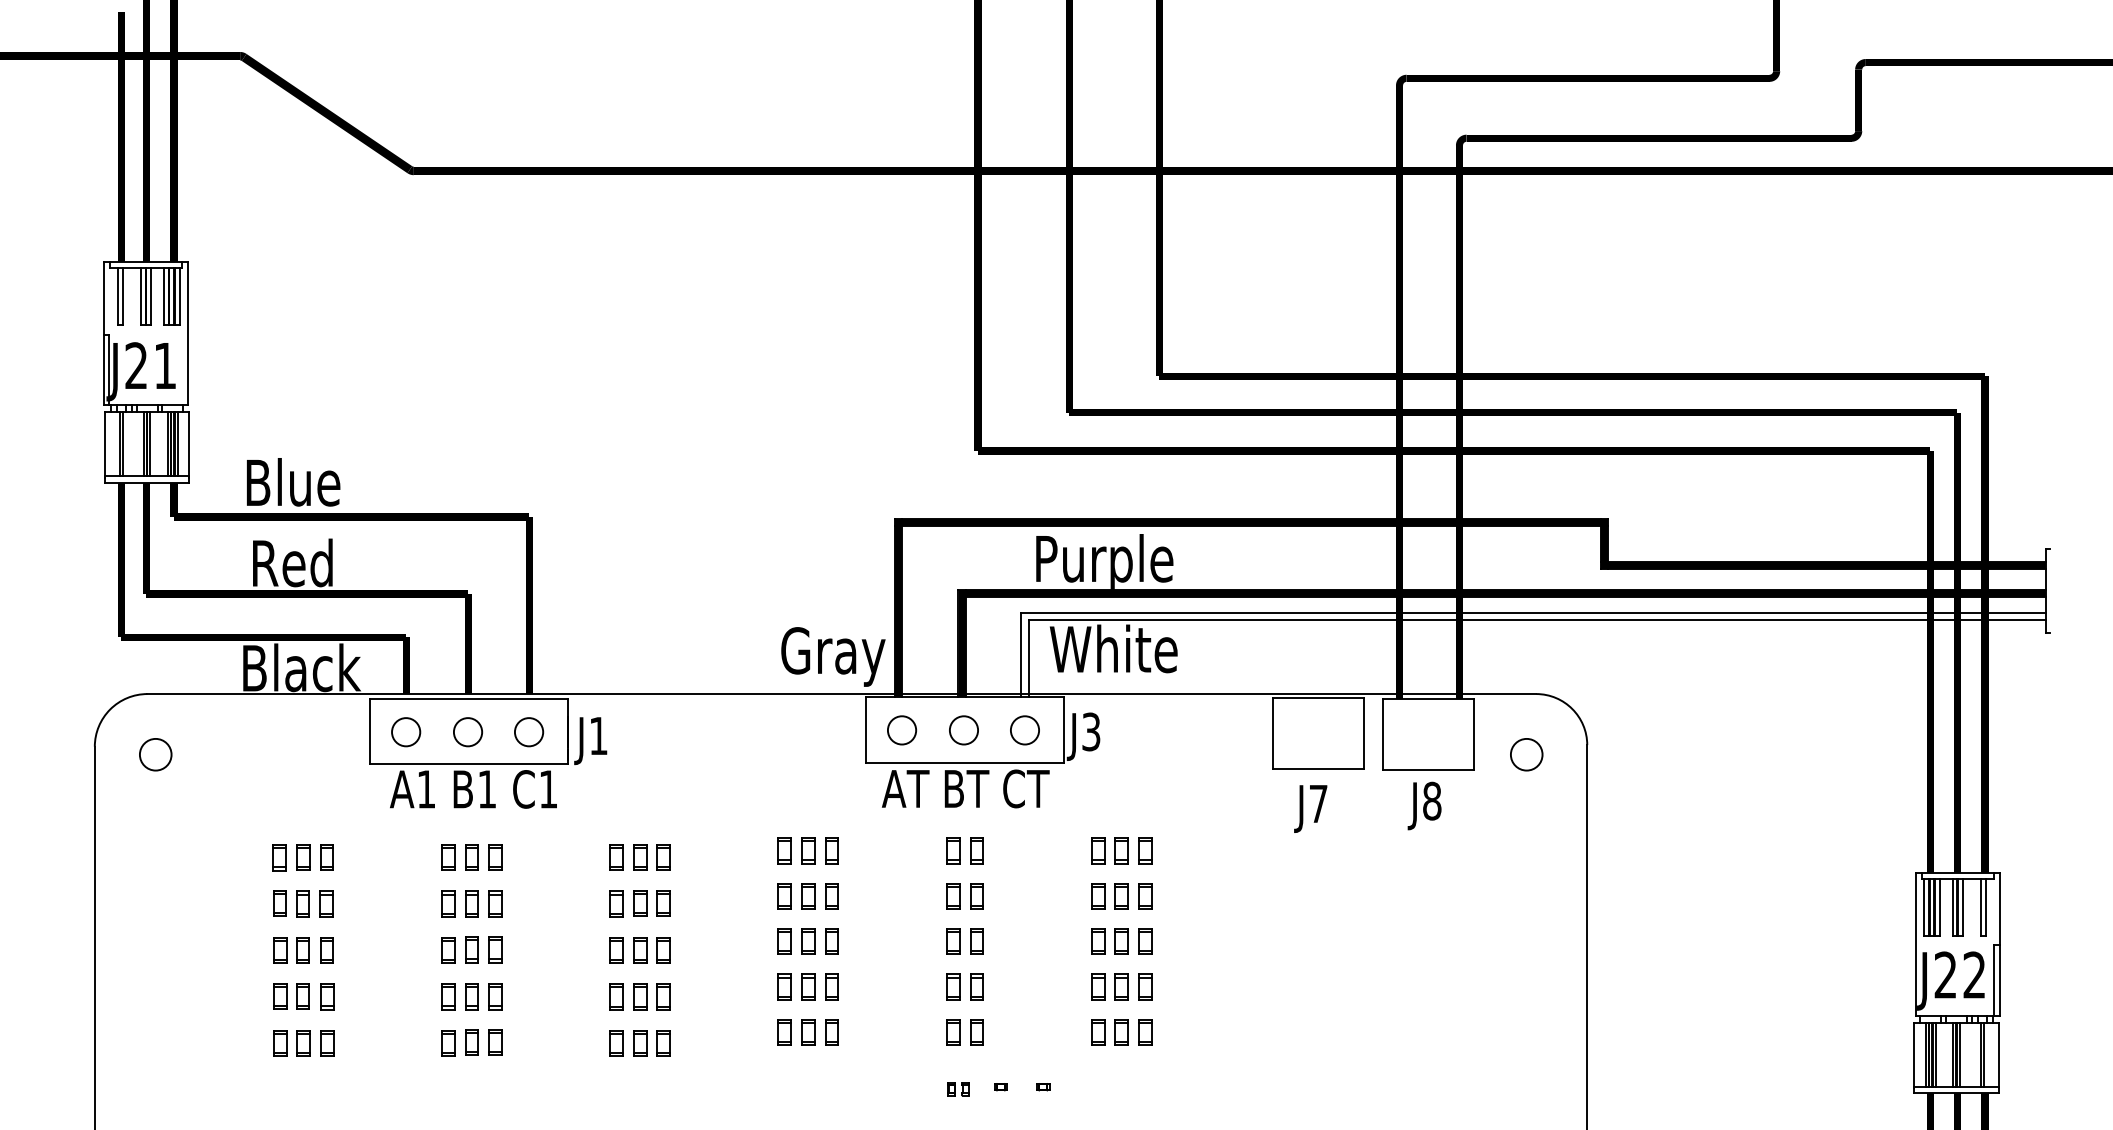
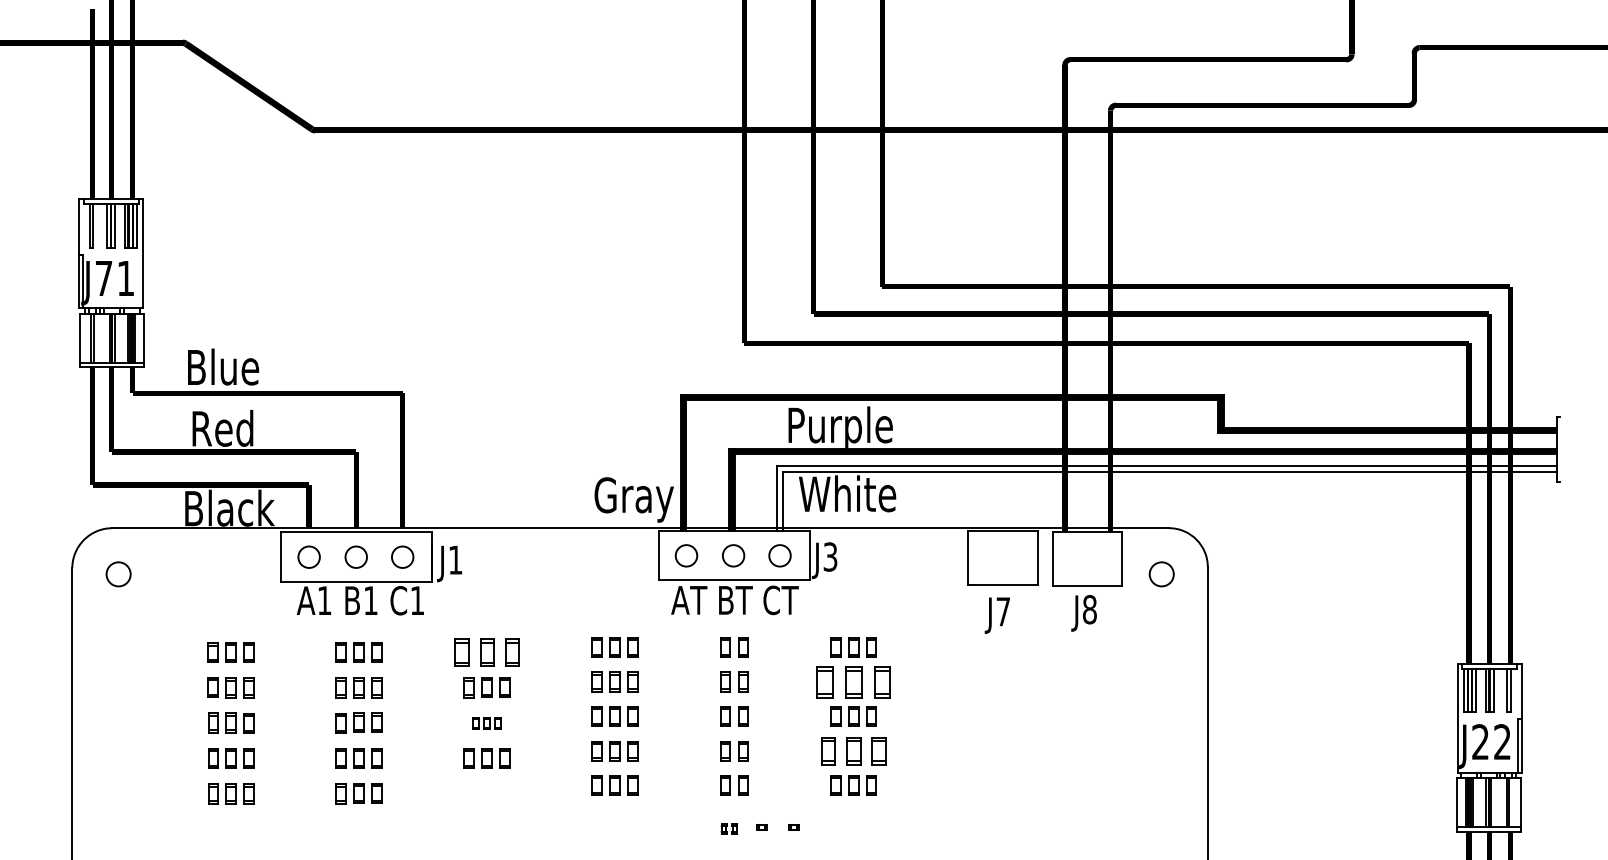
text: (135, 364) -> (103, 277), J21 -> J71
part: (639, 857) -> (486, 652), size x1.4
part: (1121, 895) -> (853, 681), size x1.6
part: (639, 950) -> (486, 723), size x0.6
part: (1121, 987) -> (853, 751), size x1.4
part: (639, 1042) -> (486, 793), removed

